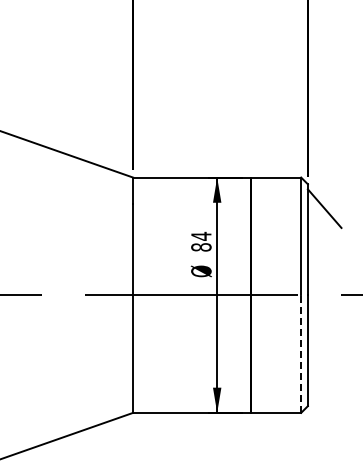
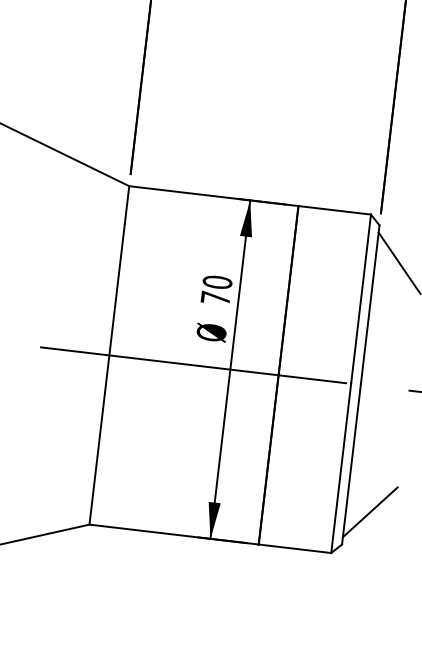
text: (201, 241) -> (216, 289), 84 -> 70
line: (301, 353) -> (341, 467), dashed -> solid
line: (324, 381) -> (370, 511), added

